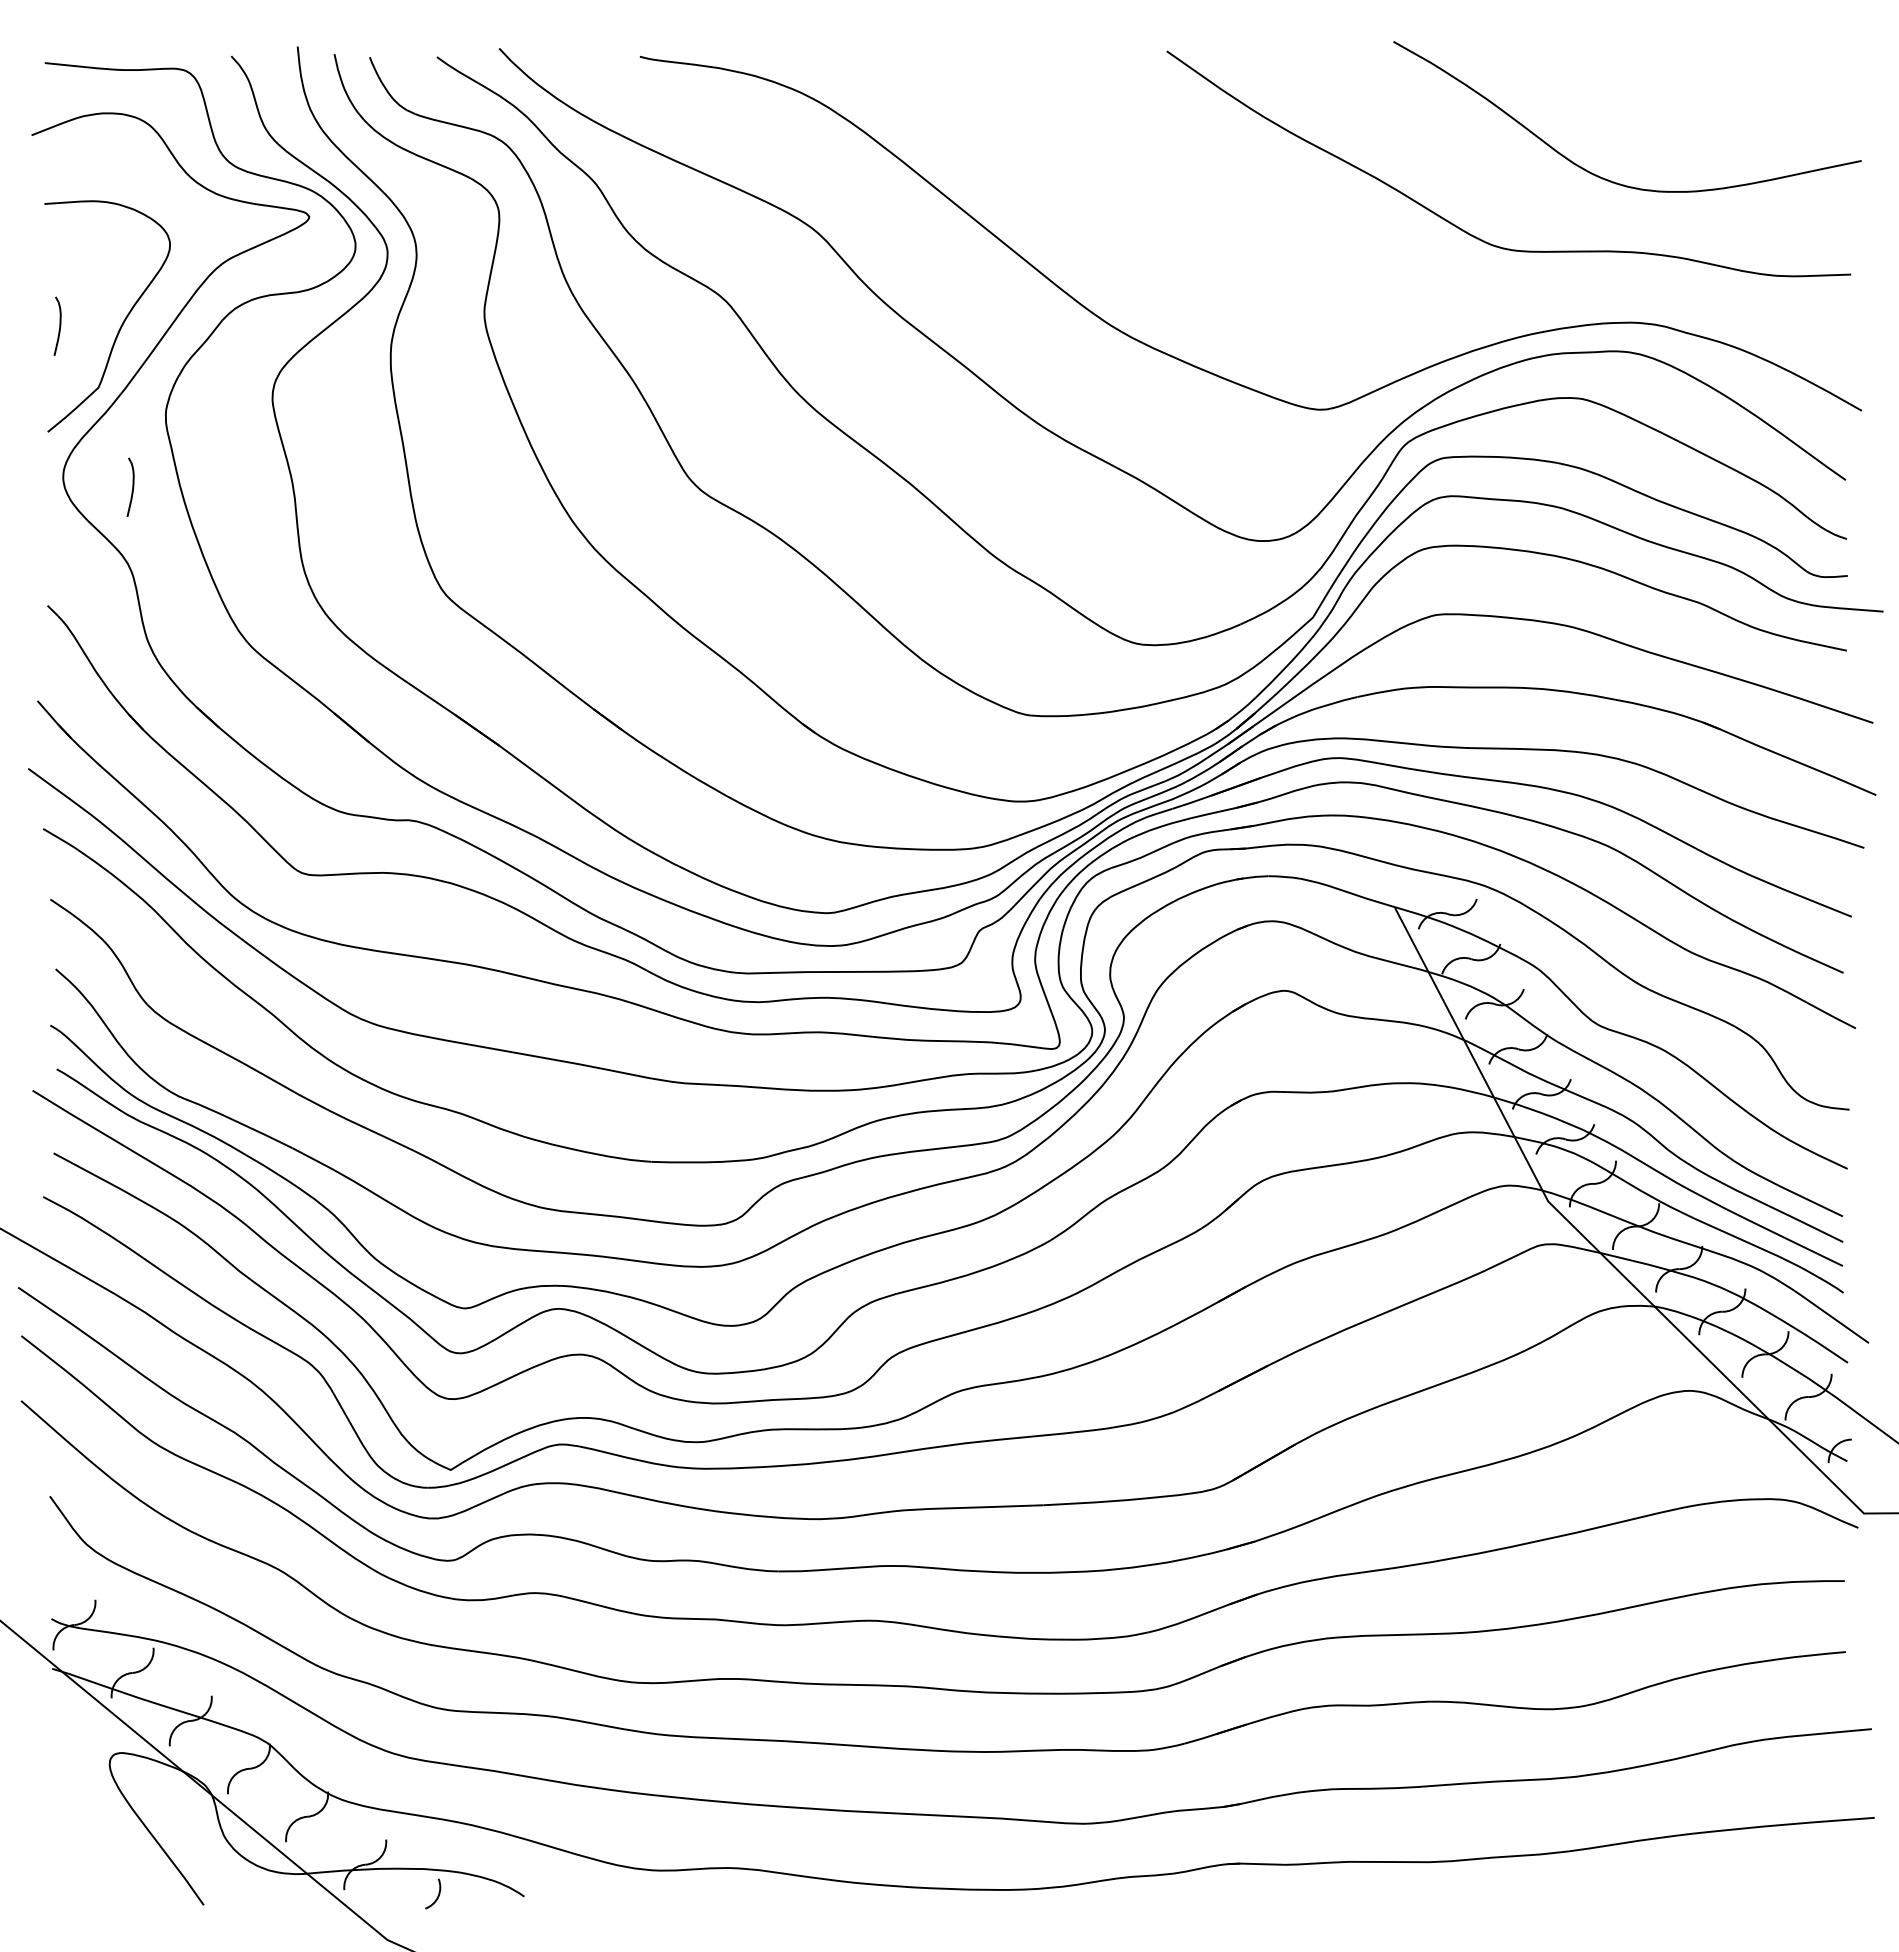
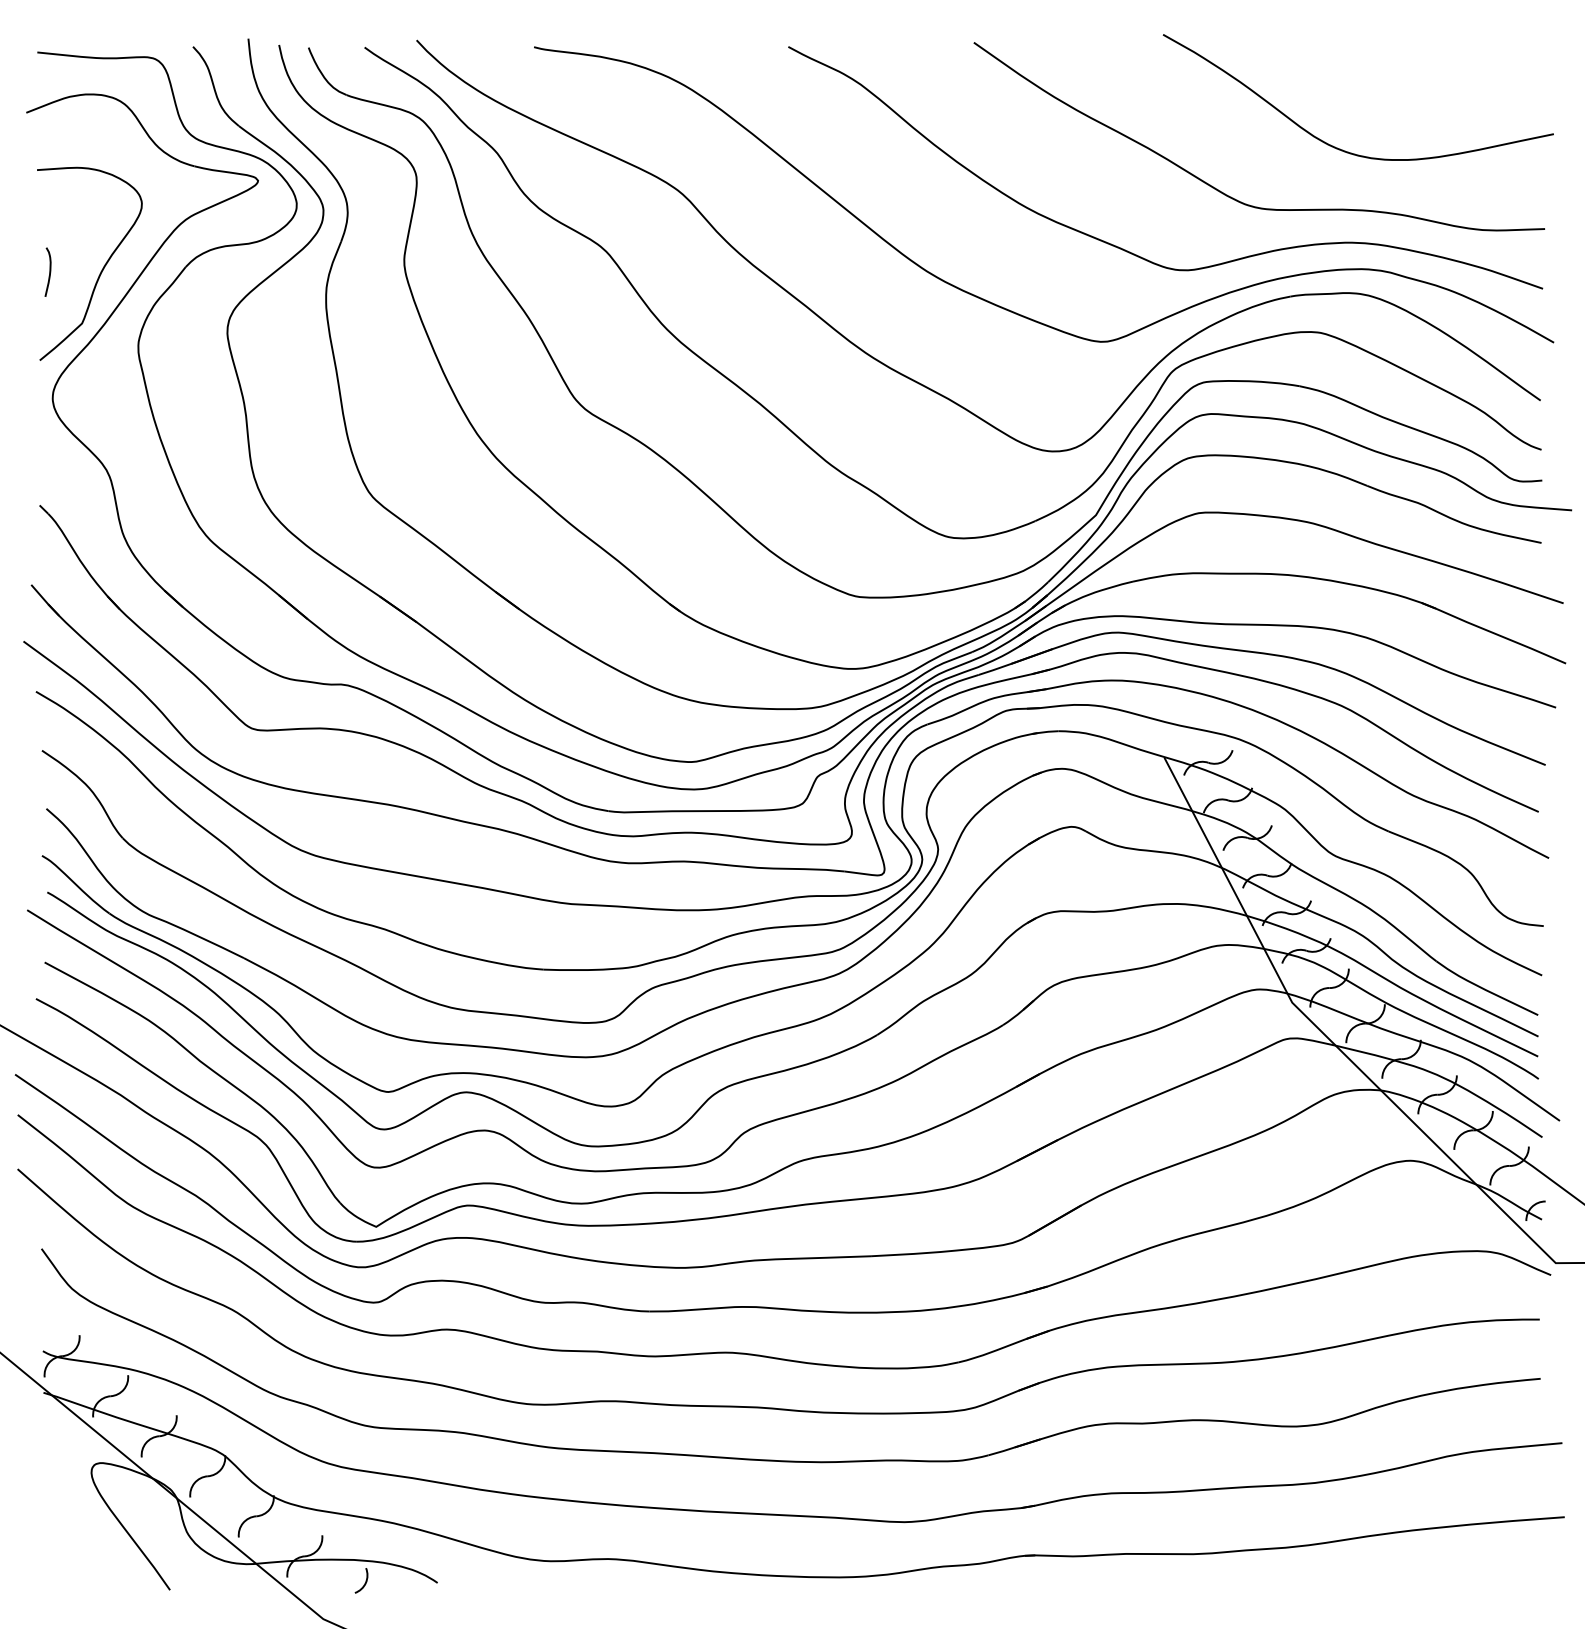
curve: (1351, 300) -> (1128, 250), added
curve: (132, 486) -> (110, 405), removed

